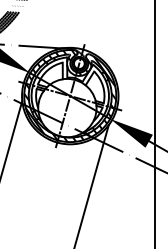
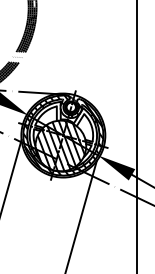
hatch: (65, 107) -> (59, 145), added

